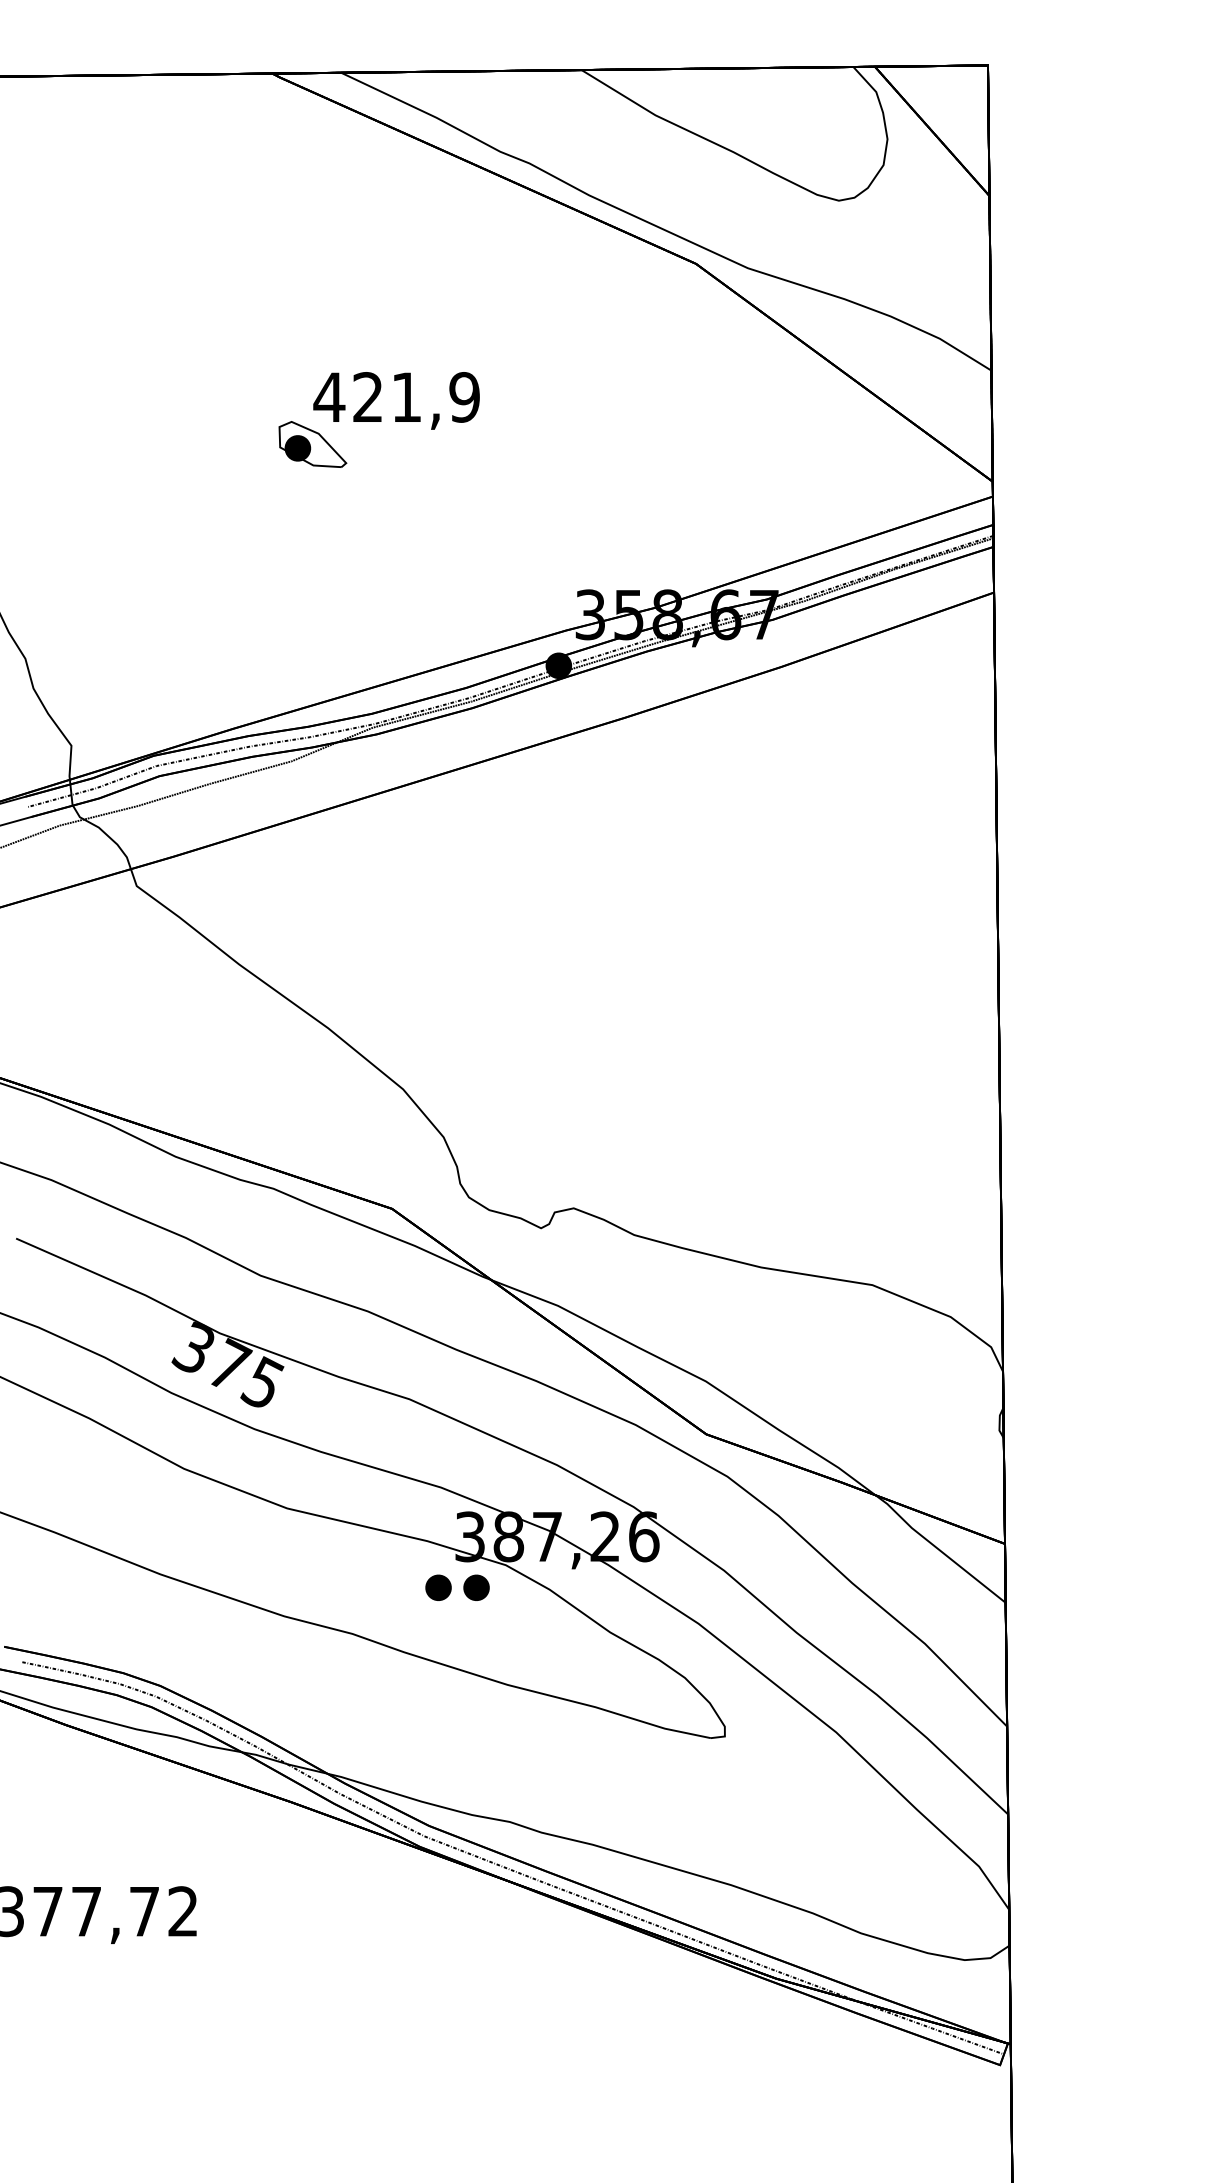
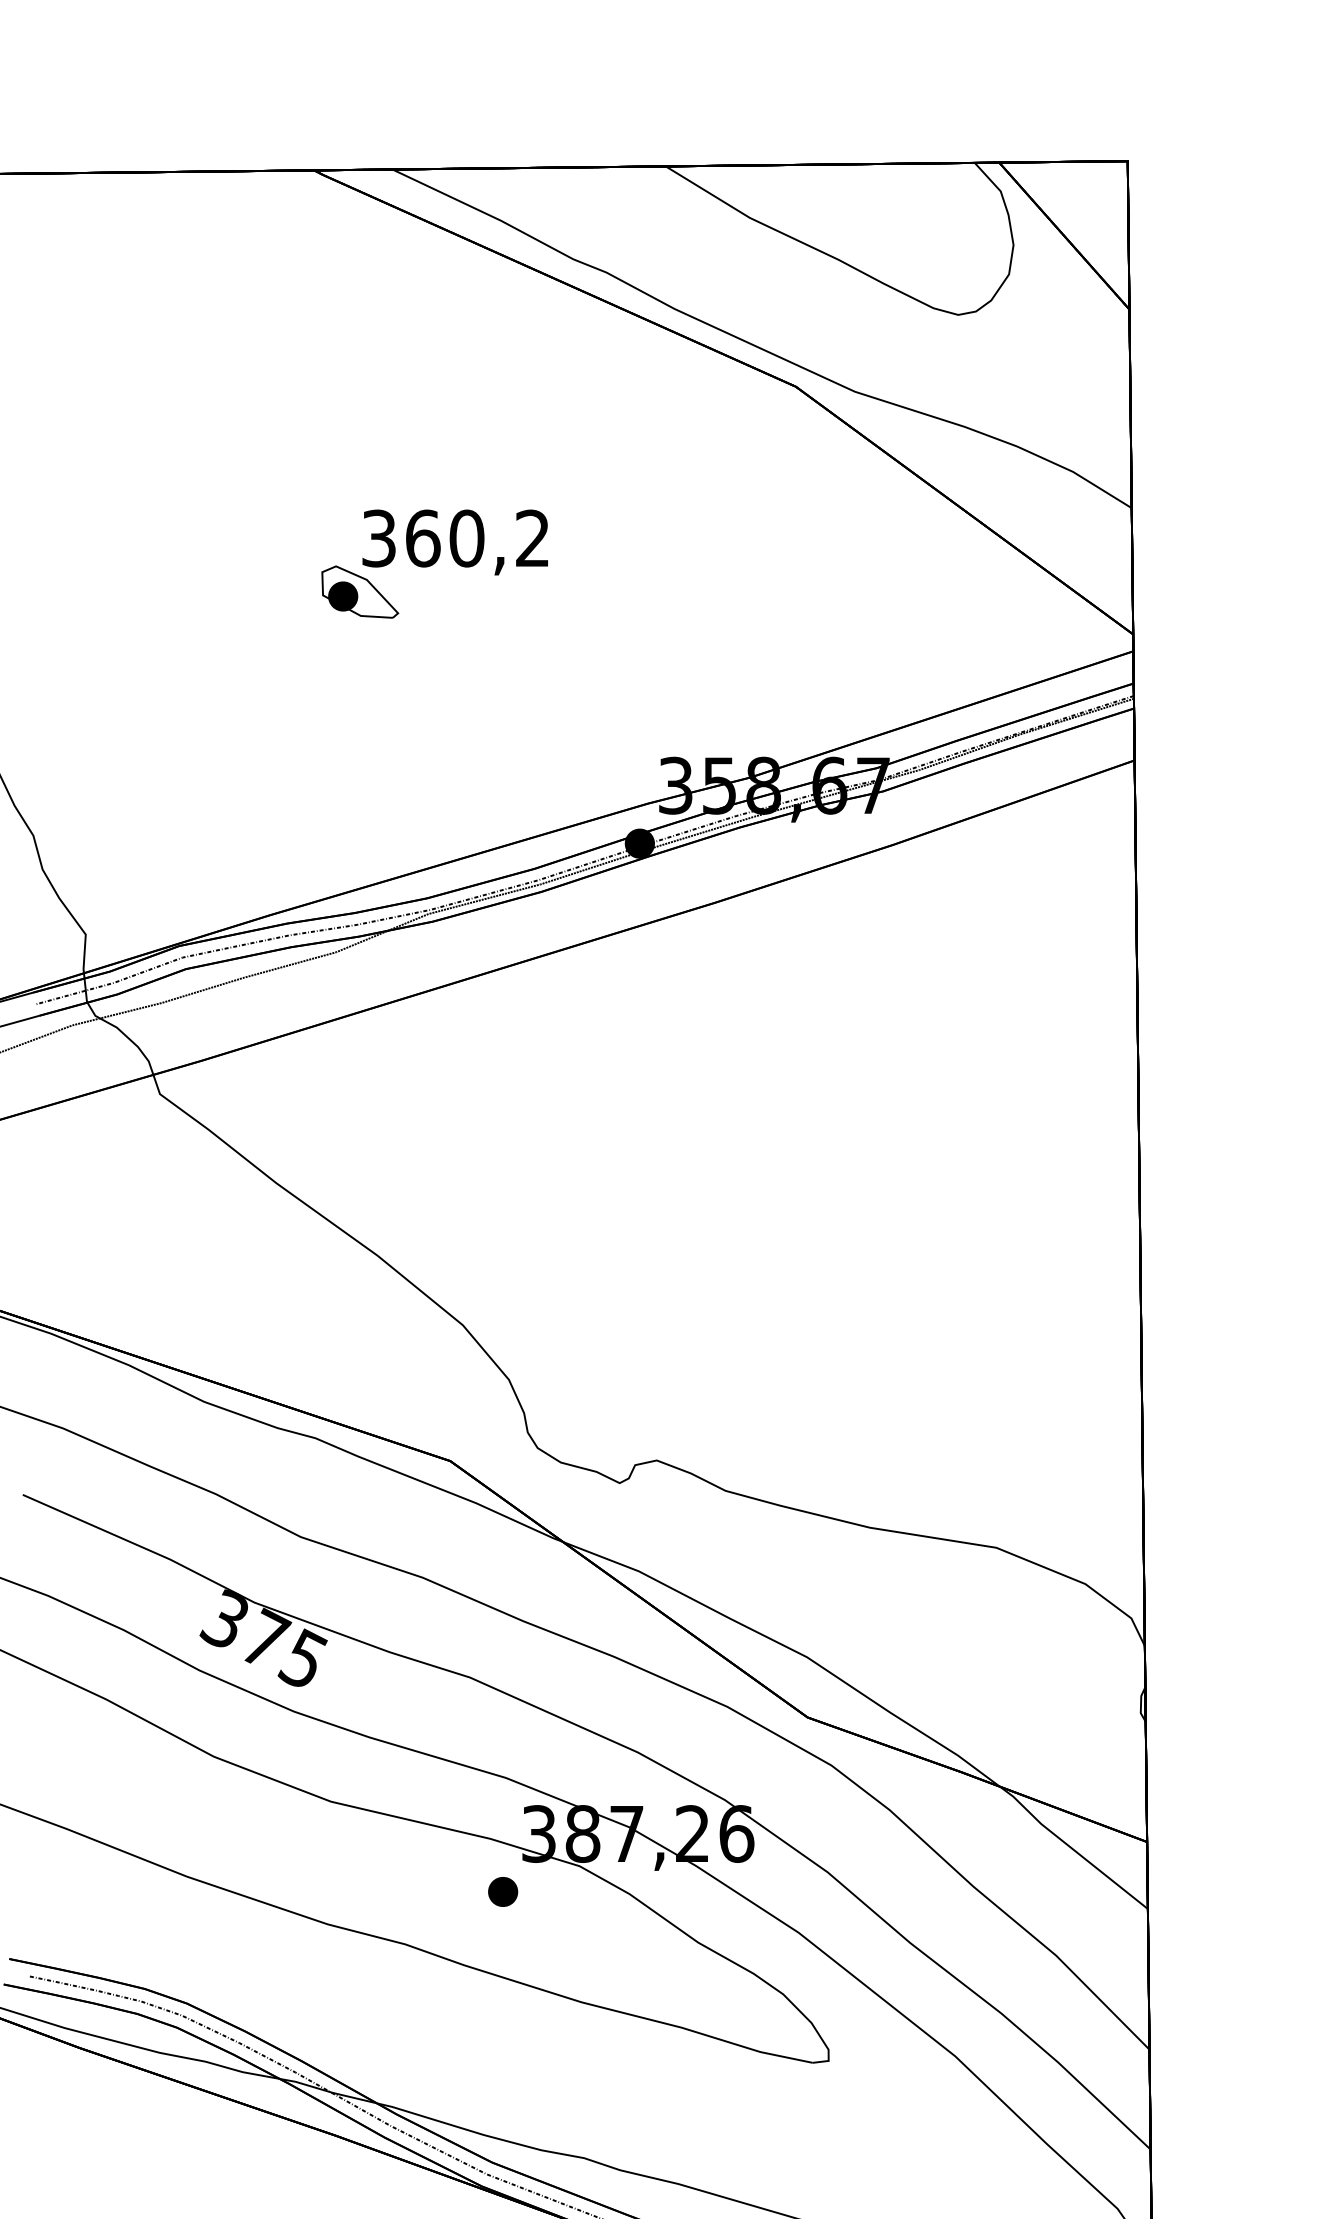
text: (396, 397) -> (455, 538), 421,9 -> 360,2
part: (476, 1587) -> (546, 1891), removed

